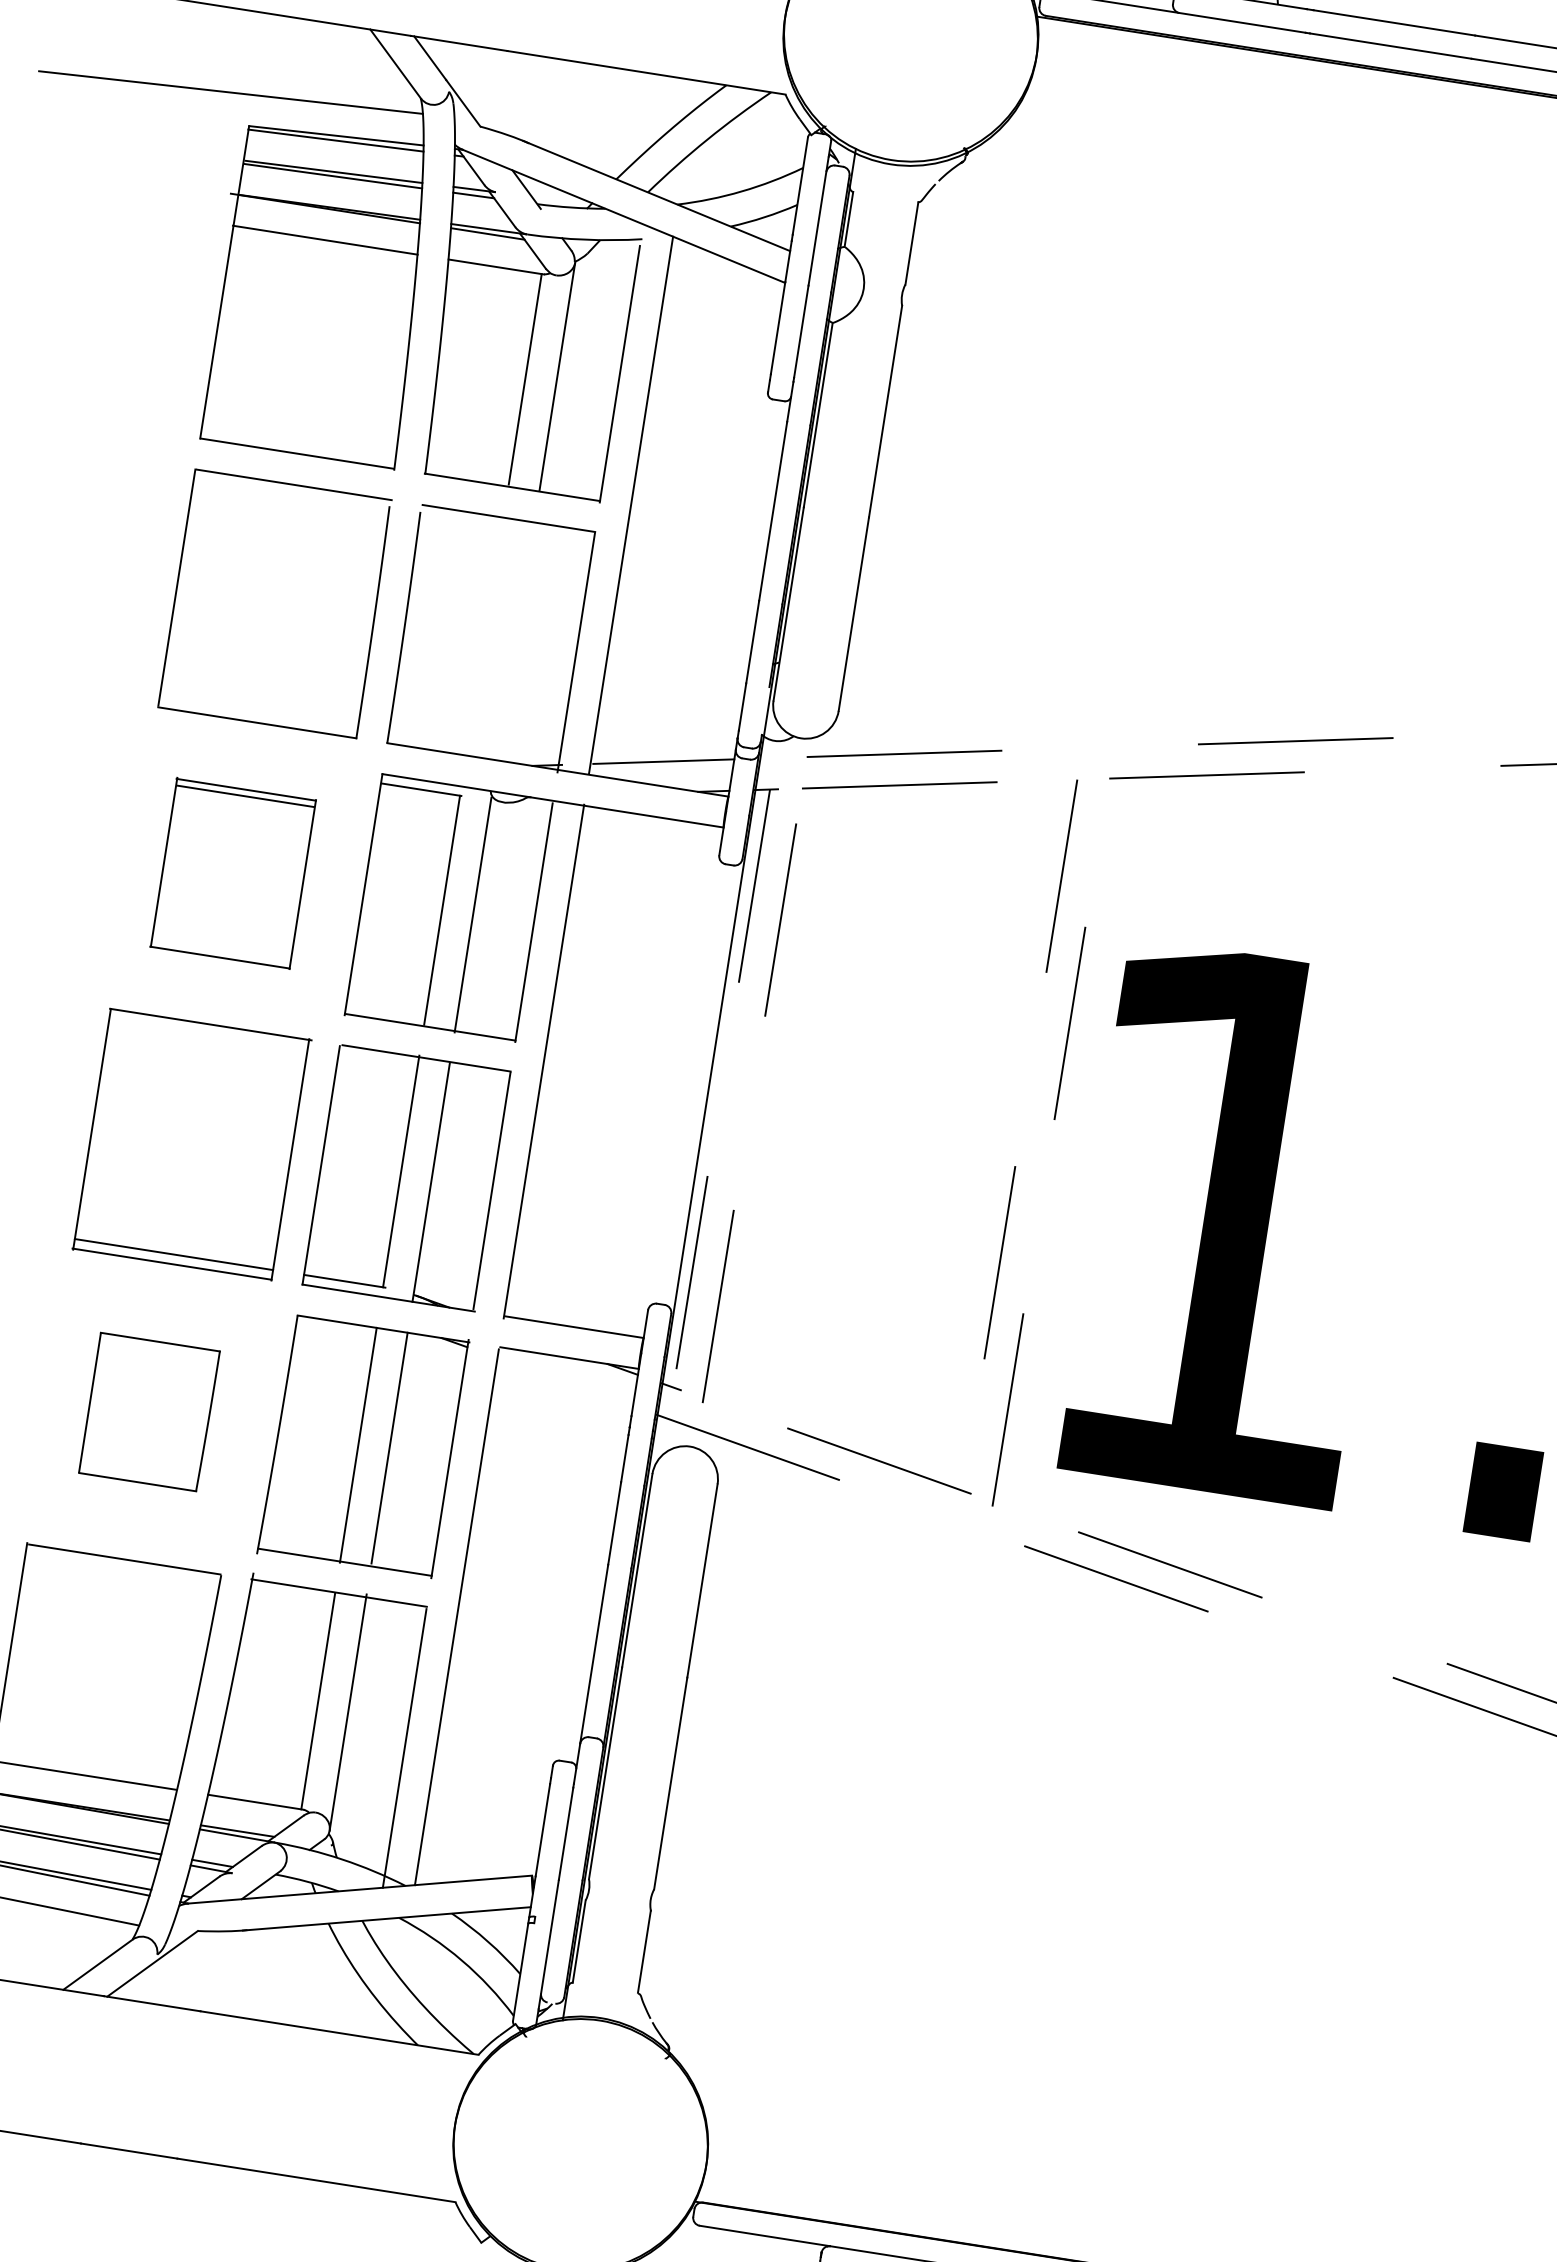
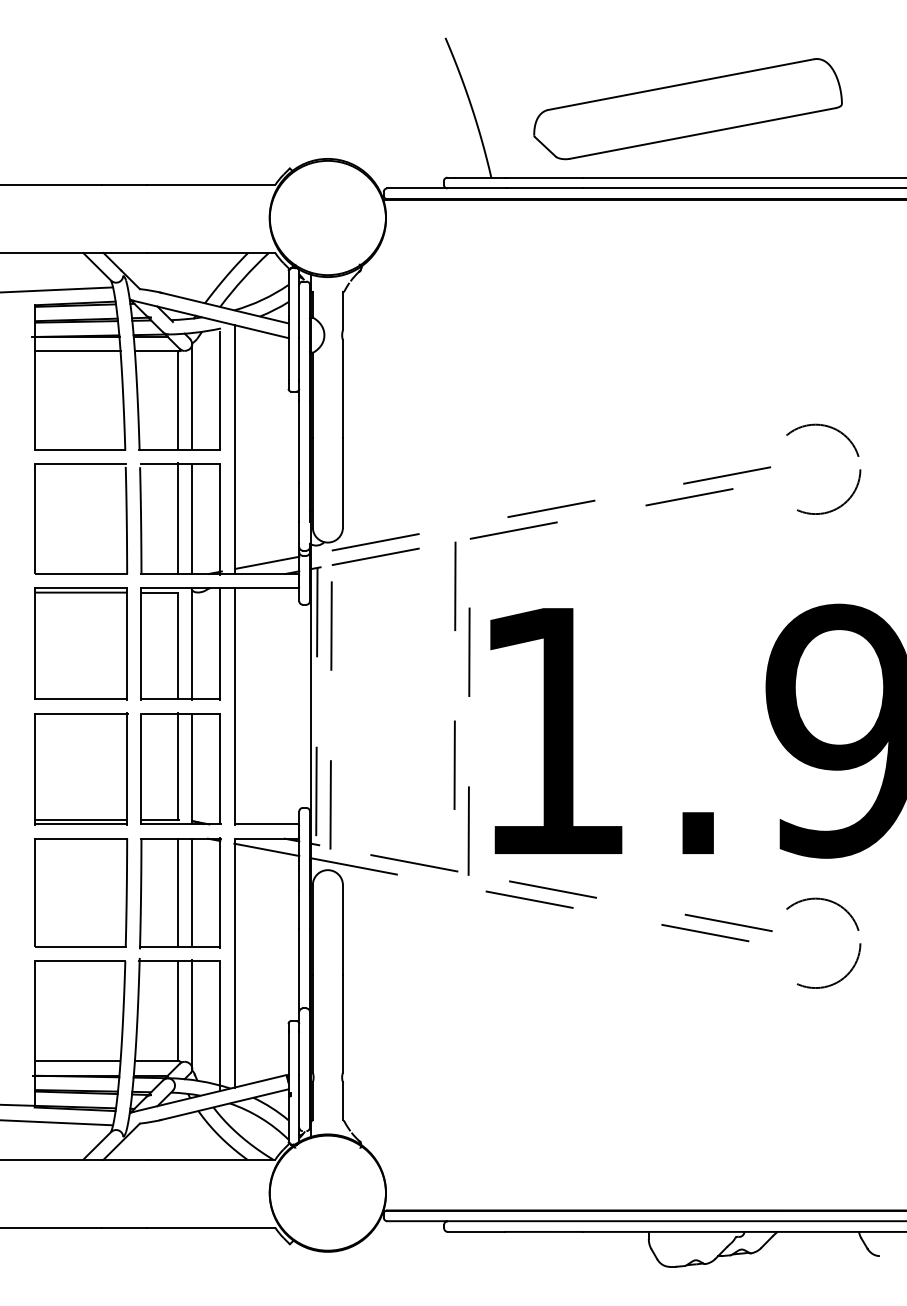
line: (486, 635) -> (178, 518), added
line: (516, 640) -> (192, 518), added
part: (231, 872) -> (80, 643), size x1.43
line: (564, 1381) -> (266, 849), added
part: (149, 1411) -> (81, 892), size x1.67

